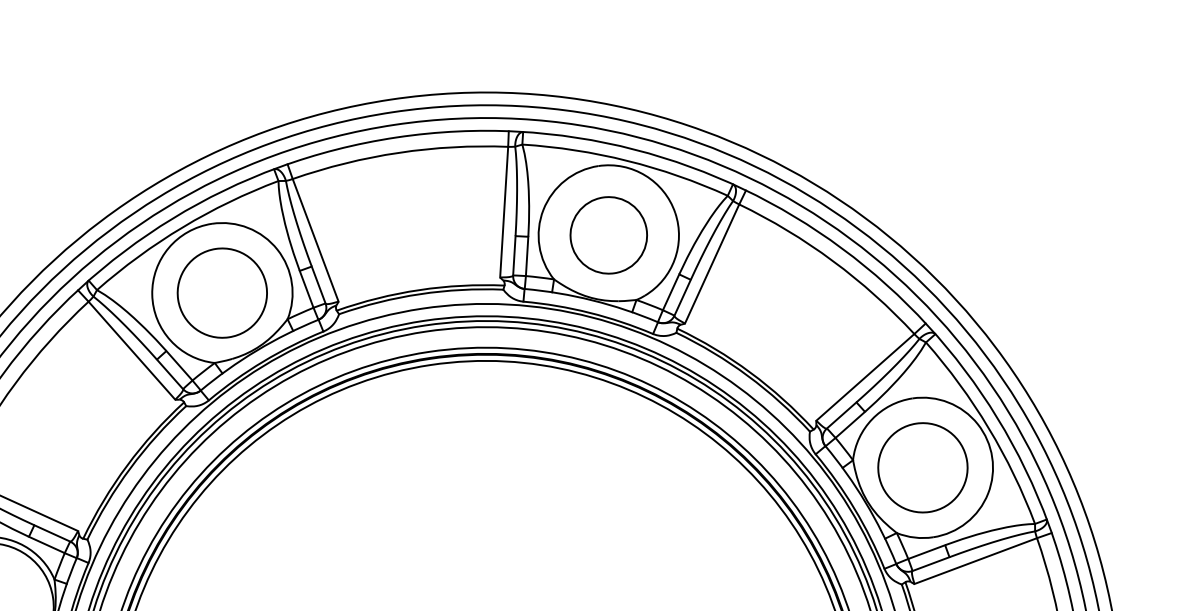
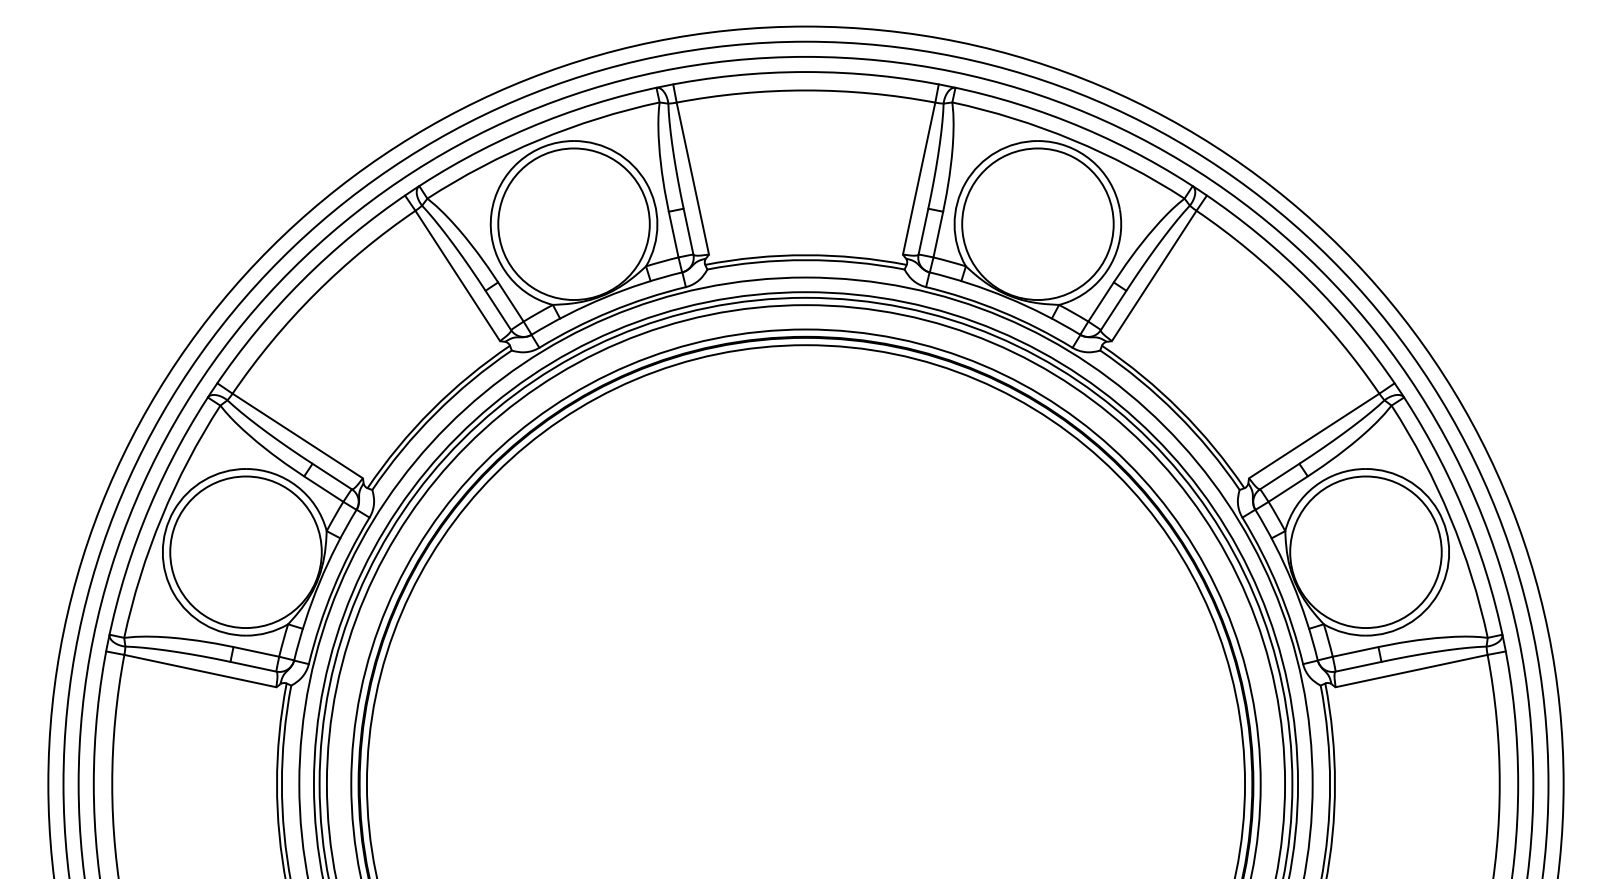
circle: (608, 235) -> (1037, 224), size x1.67
circle: (221, 293) -> (573, 224), size x1.43
circle: (922, 468) -> (1365, 552), size x1.43

